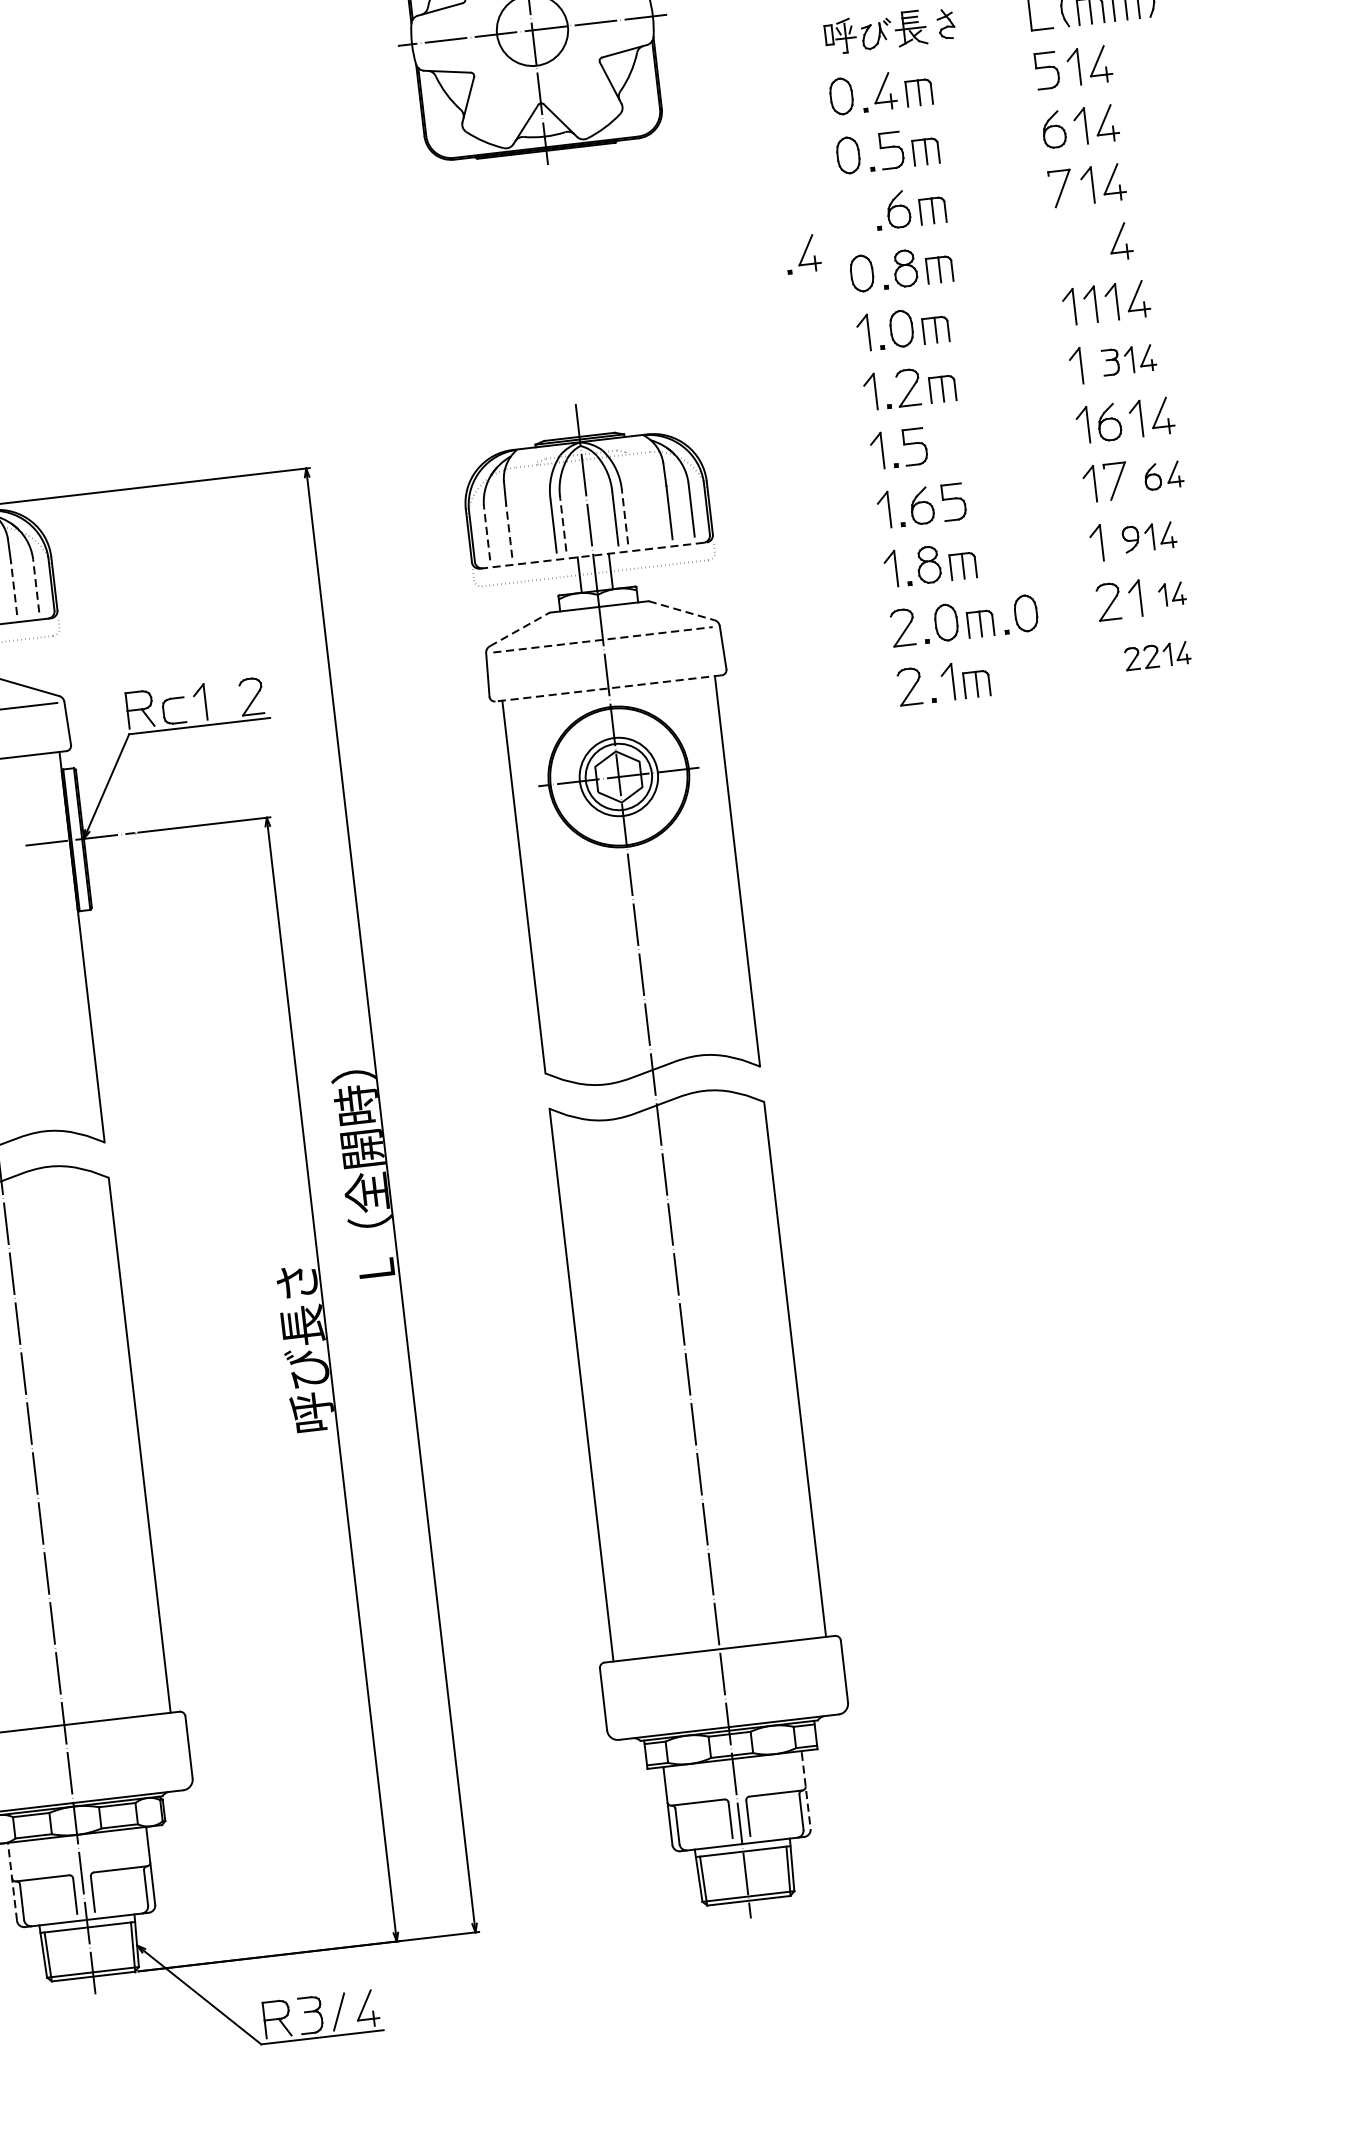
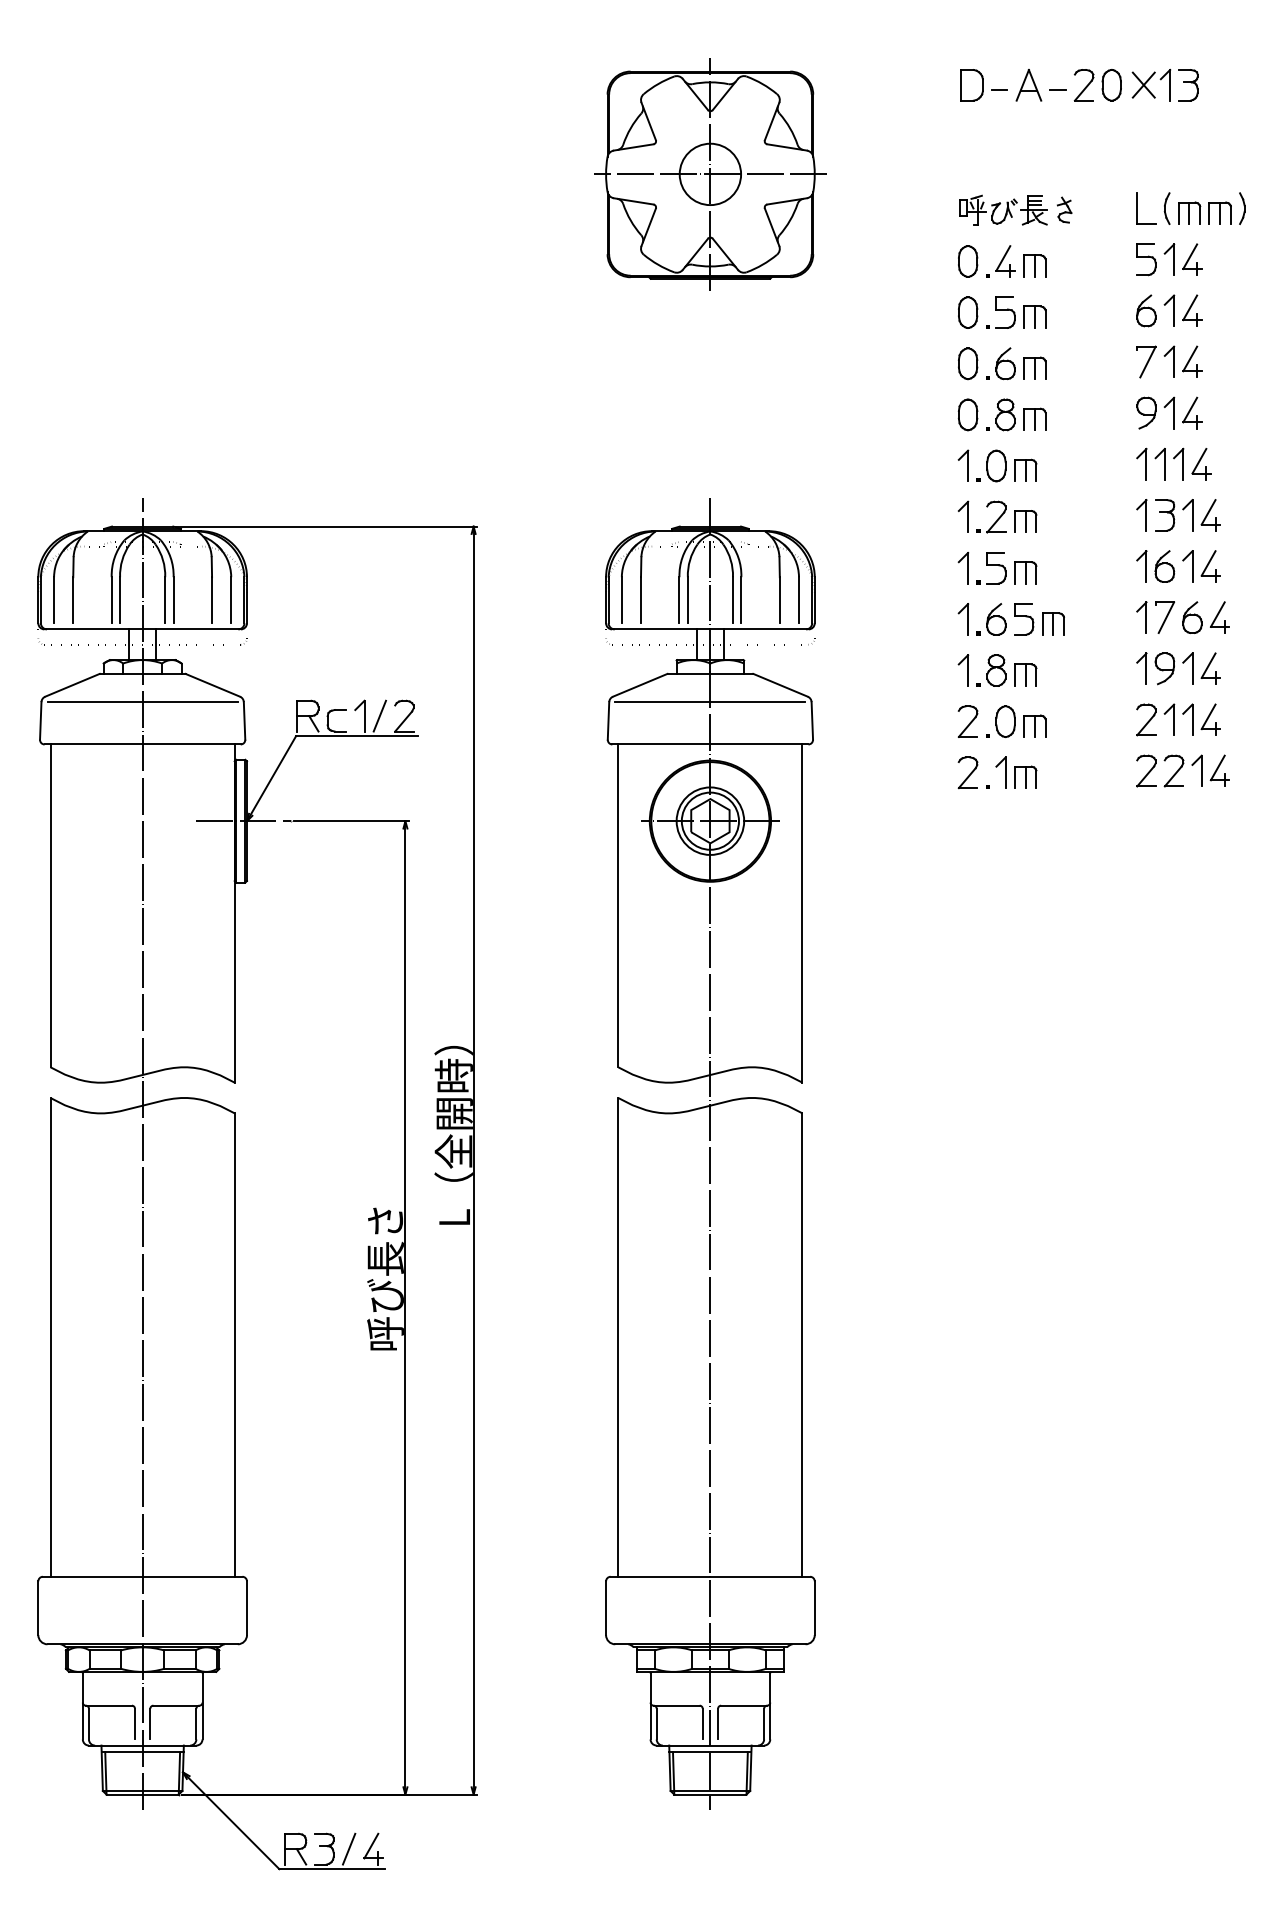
part: (854, 214) -> (967, 363), added
part: (1078, 245) -> (1155, 412), added
part: (802, 254) -> (919, 392), removed
part: (1128, 360) -> (1187, 515), size x1.43
part: (949, 447) -> (1025, 572), added
part: (1163, 475) -> (1205, 617), size x1.43
part: (988, 502) -> (1053, 623), added
line: (625, 516) -> (741, 599), dashed -> solid
line: (562, 524) -> (687, 599), dashed -> solid
line: (509, 530) -> (641, 599), dashed -> solid
line: (486, 532) -> (621, 599), dashed -> solid
part: (1149, 536) -> (1187, 668), size x1.43
line: (593, 555) -> (710, 629), dashed -> solid
line: (36, 585) -> (231, 599), dashed -> solid
line: (14, 587) -> (212, 599), dashed -> solid
part: (1172, 594) -> (1201, 719), size x1.67
line: (681, 610) -> (780, 685), dashed -> solid
part: (1020, 613) -> (1069, 721), removed
line: (520, 629) -> (640, 685), dashed -> solid
line: (603, 639) -> (710, 702), dashed -> solid
part: (1157, 655) -> (1182, 770), size x1.67
line: (607, 688) -> (709, 744), dashed -> solid
line: (222, 699) -> (379, 715), added
line: (806, 1790) -> (770, 1706), dashed -> solid
line: (12, 1882) -> (82, 1706), dashed -> solid

